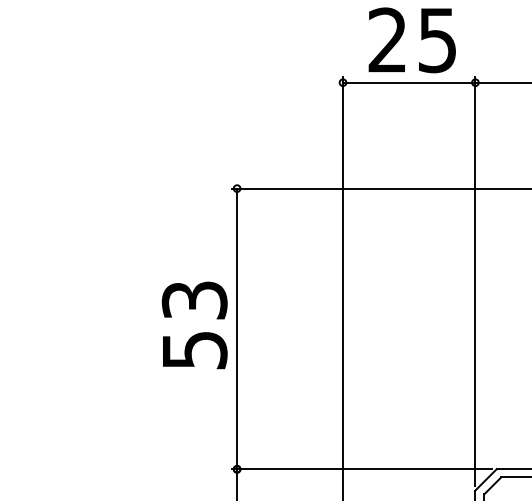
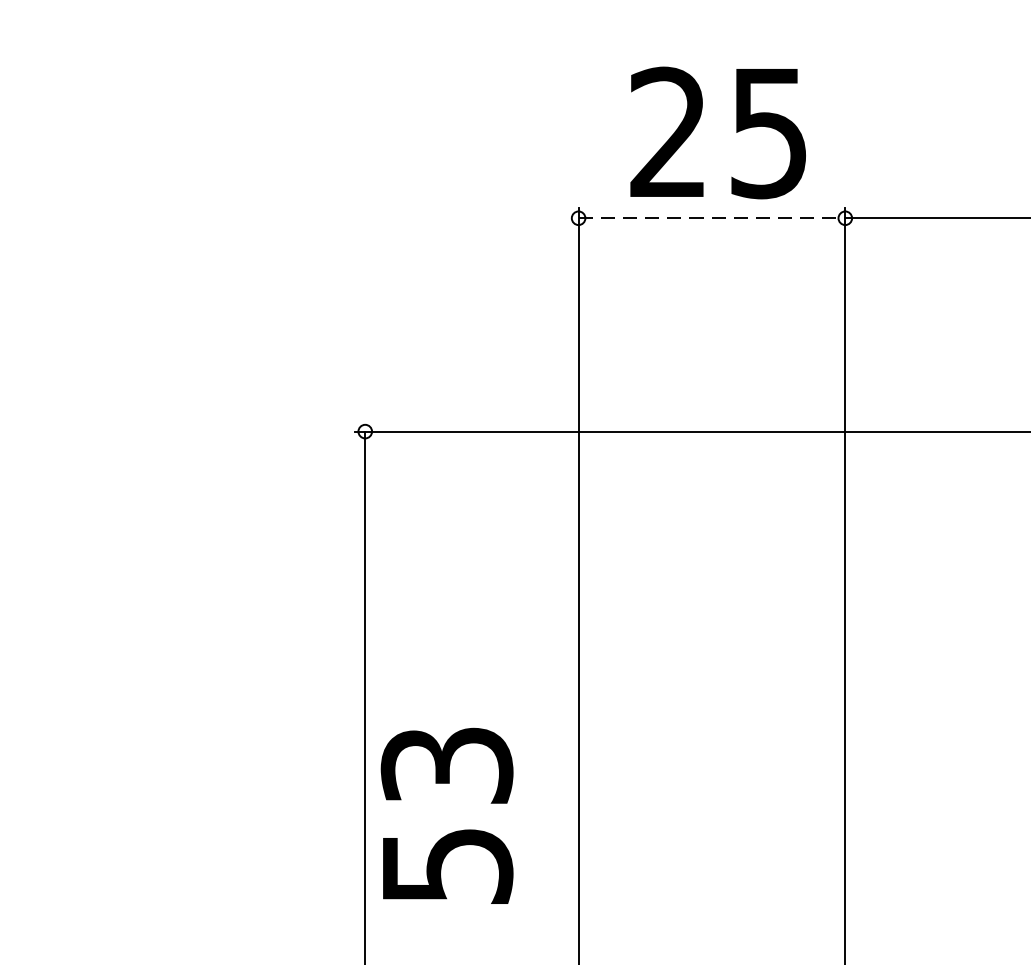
line: (409, 82) -> (712, 217), solid -> dashed
text: (194, 325) -> (446, 816), moved

